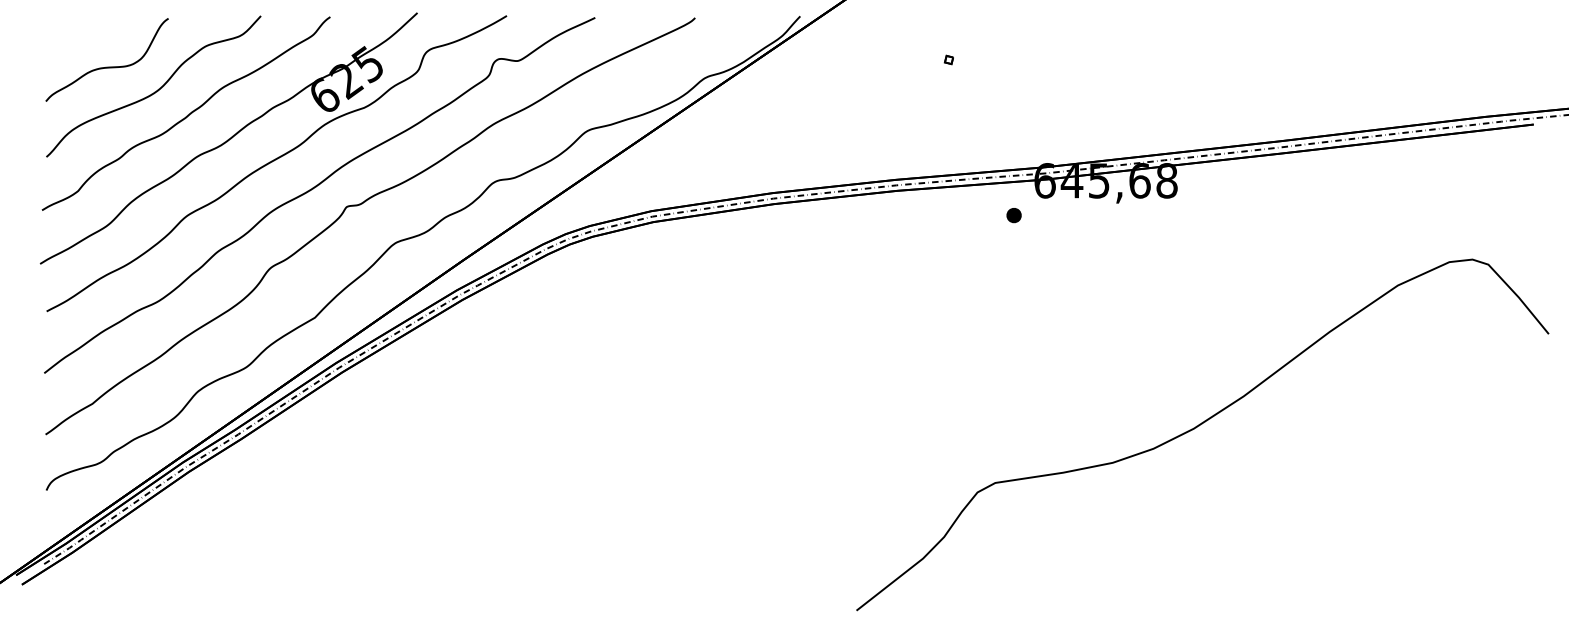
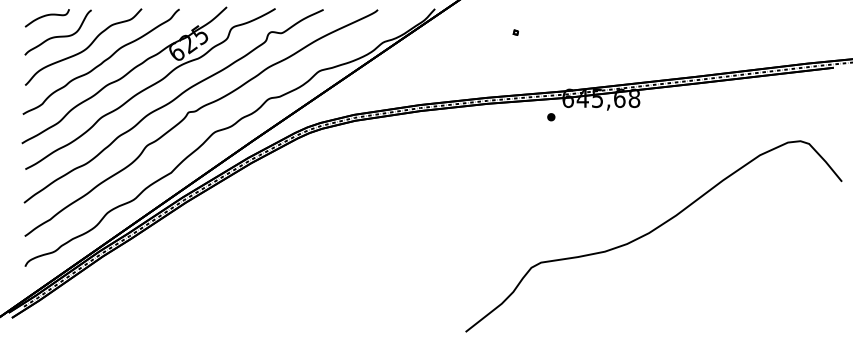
curve: (85, 30) -> (46, 16), added

